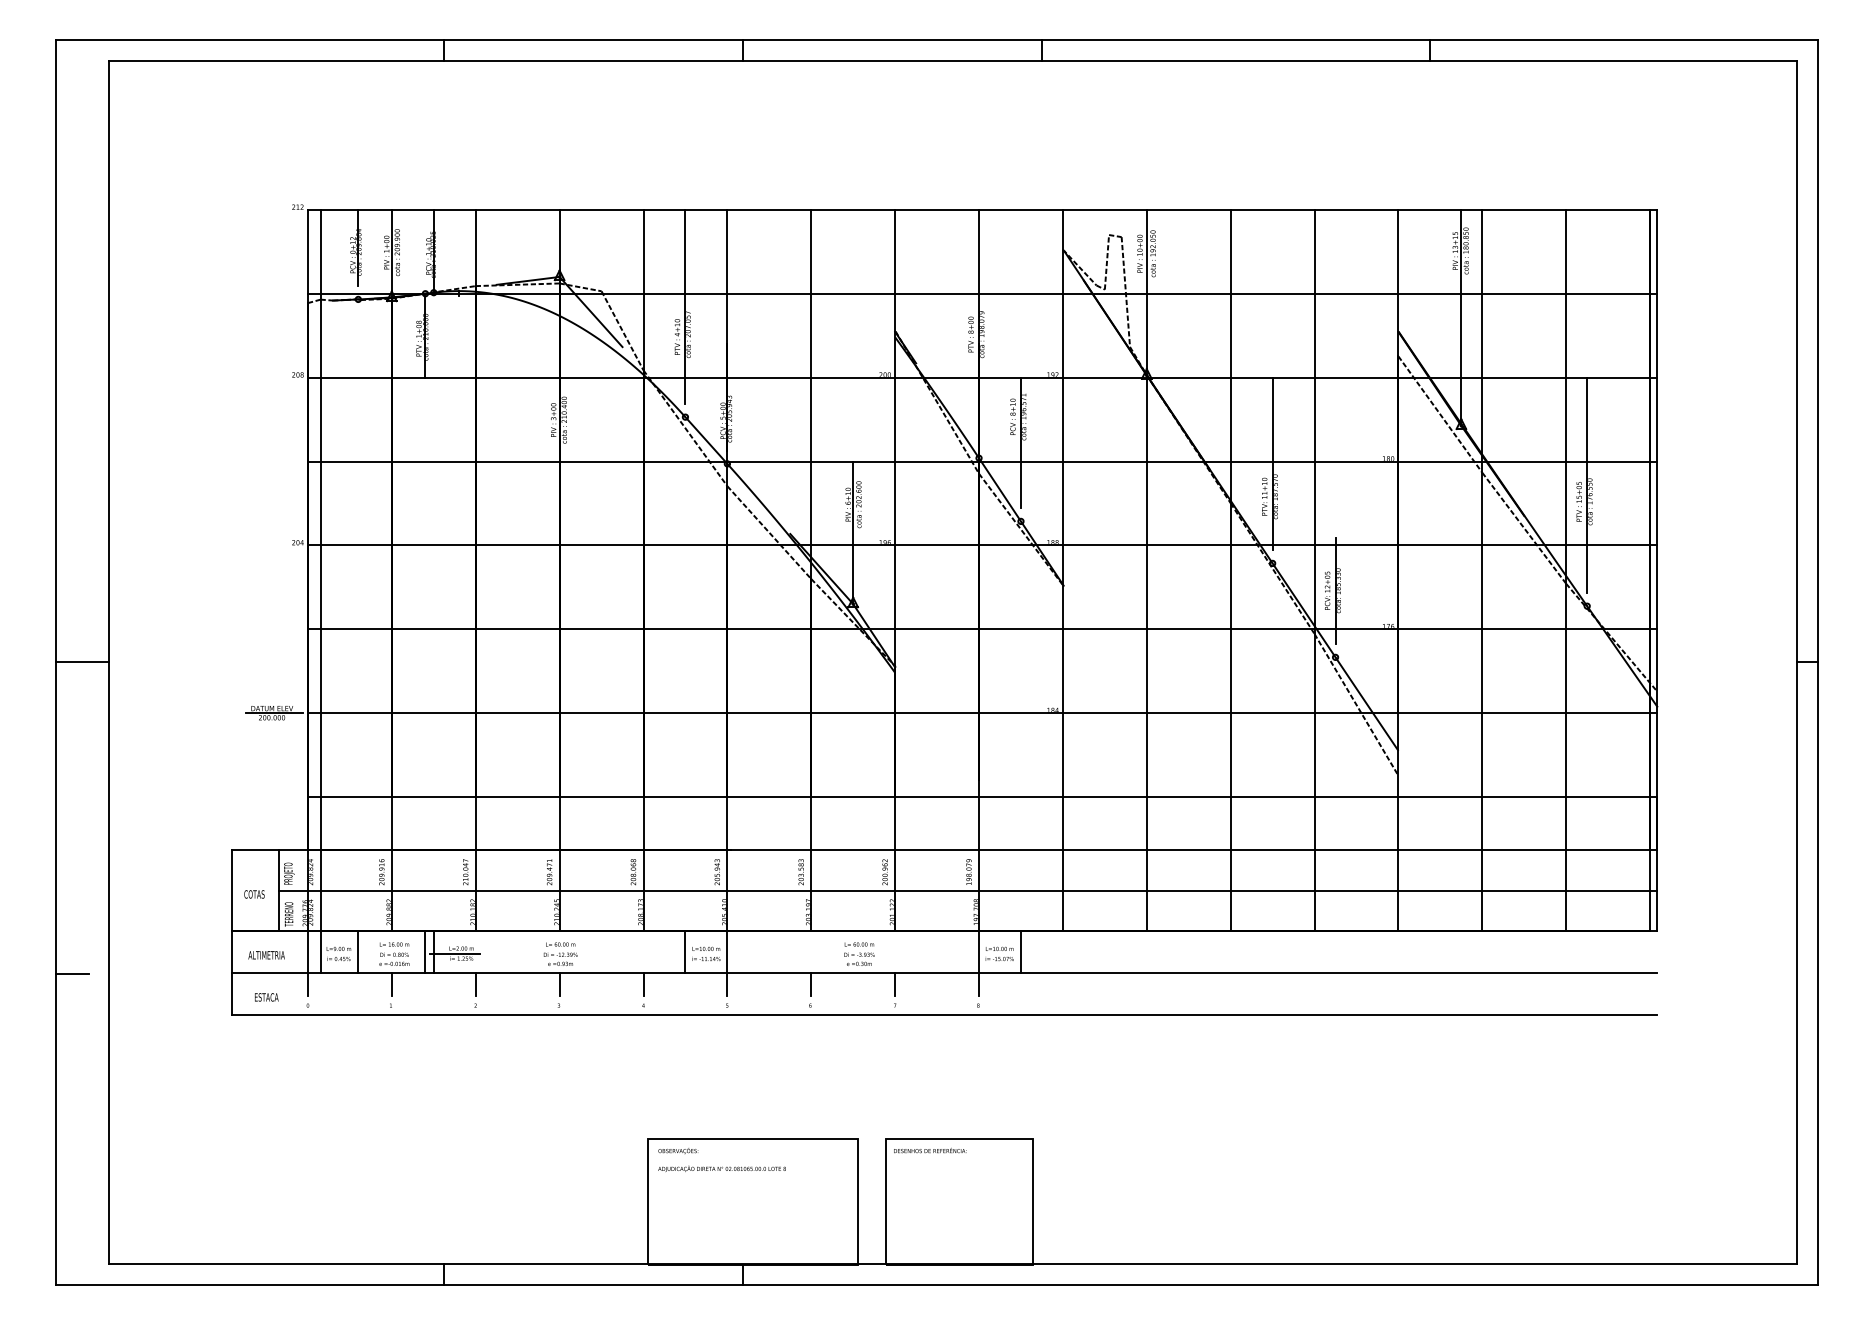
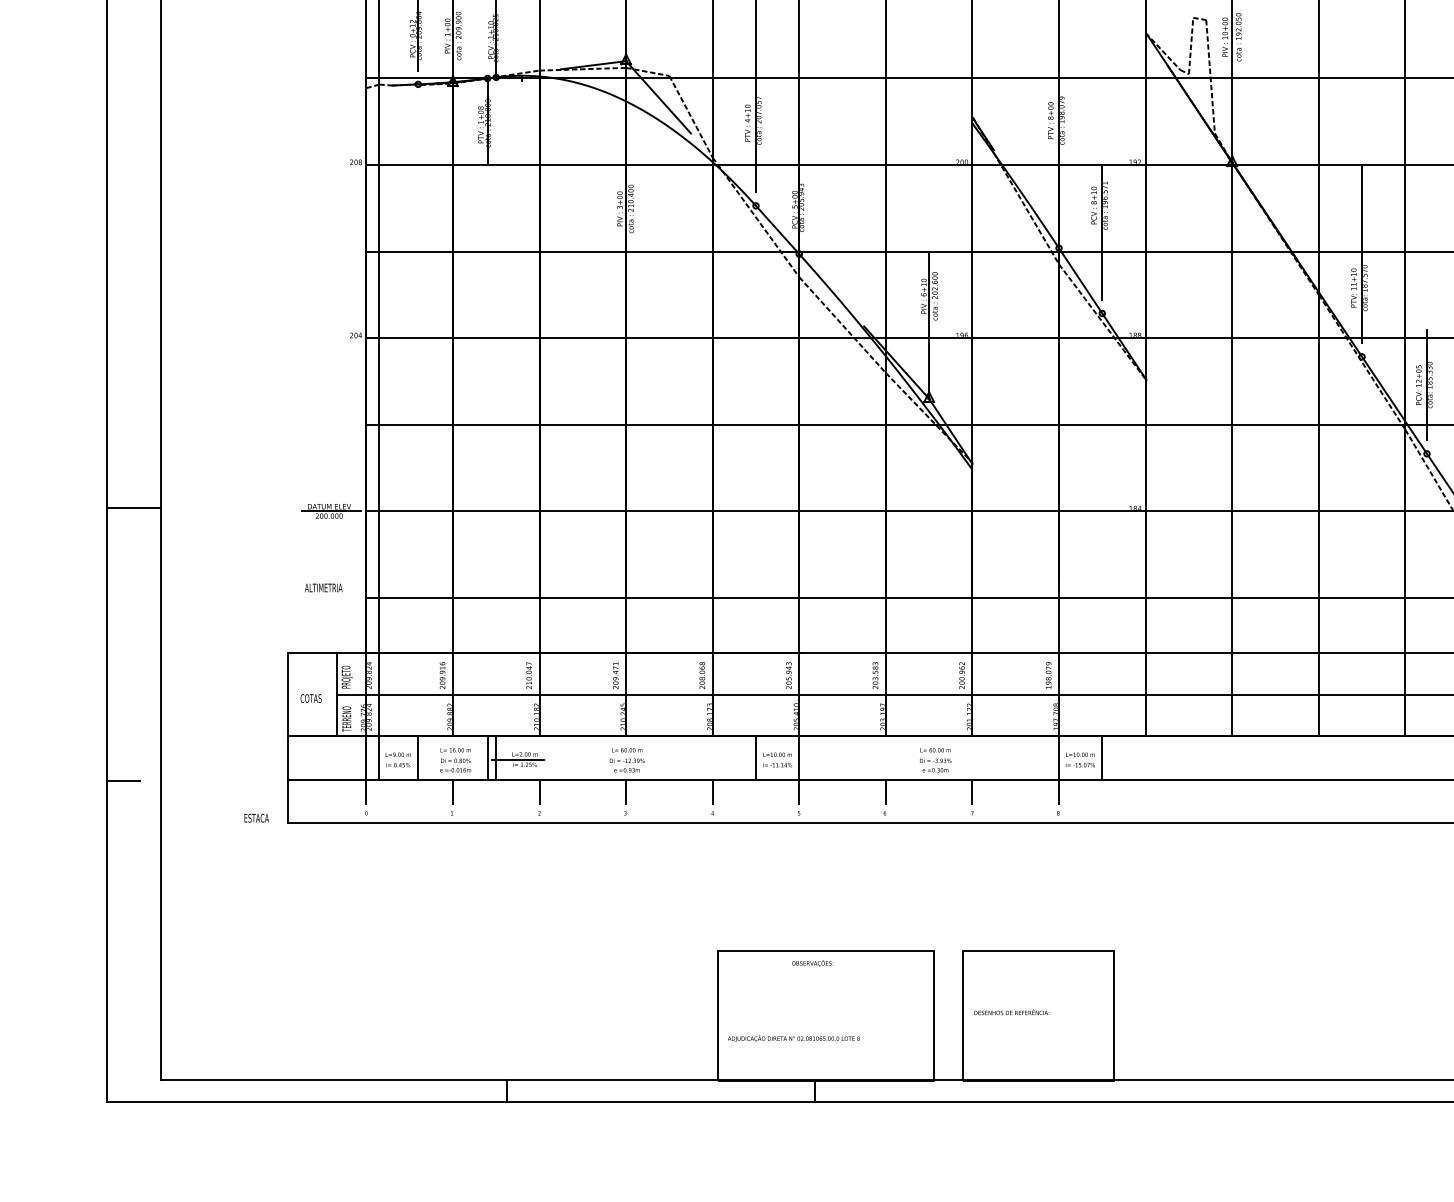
line: (82, 662) -> (133, 507), moved
text: (266, 955) -> (323, 588), moved
text: (266, 997) -> (256, 818), moved
text: (930, 1150) -> (1012, 1012), moved
text: (678, 1151) -> (812, 963), moved
text: (721, 1168) -> (793, 1038), moved

